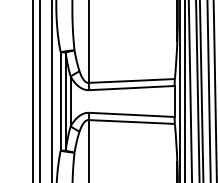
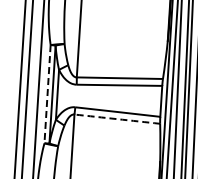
line: (60, 101) -> (47, 94), solid -> dashed
arc: (131, 122) -> (116, 119), solid -> dashed

